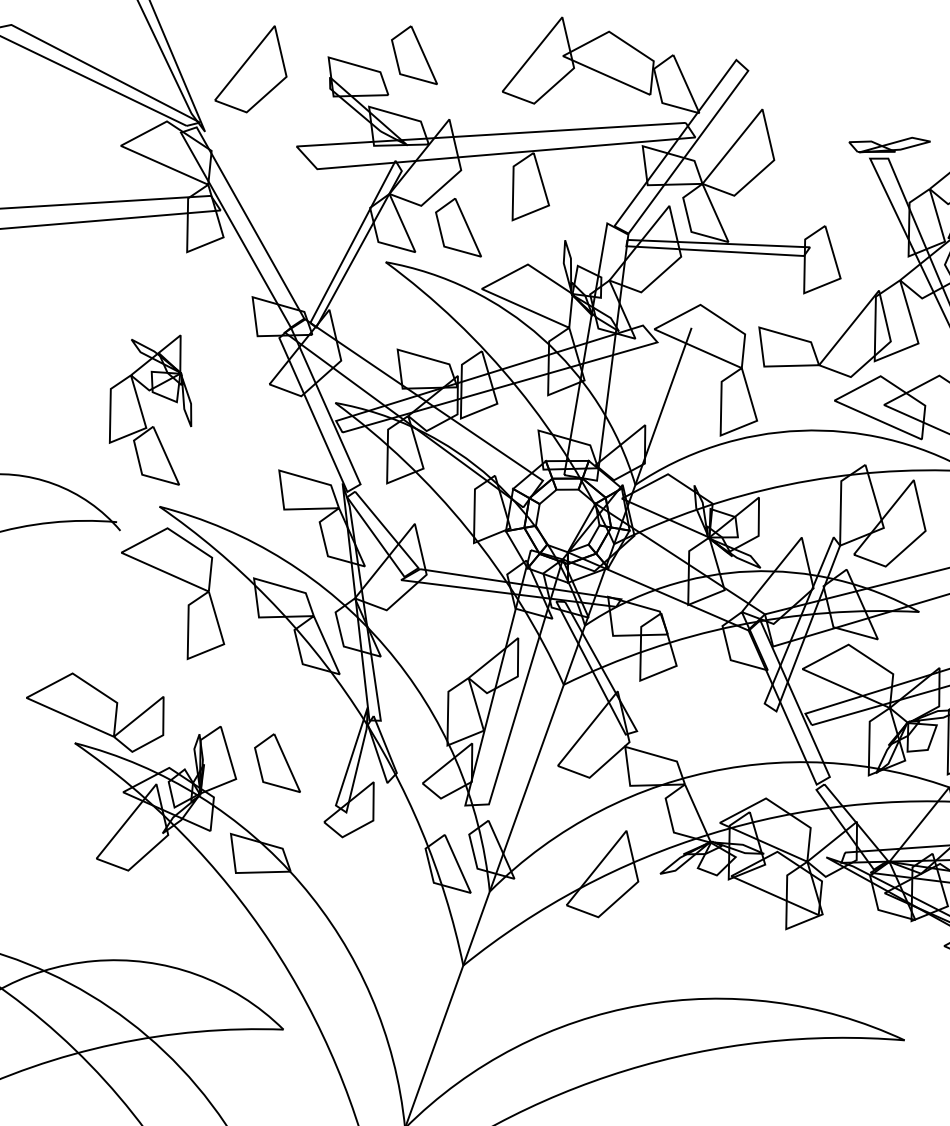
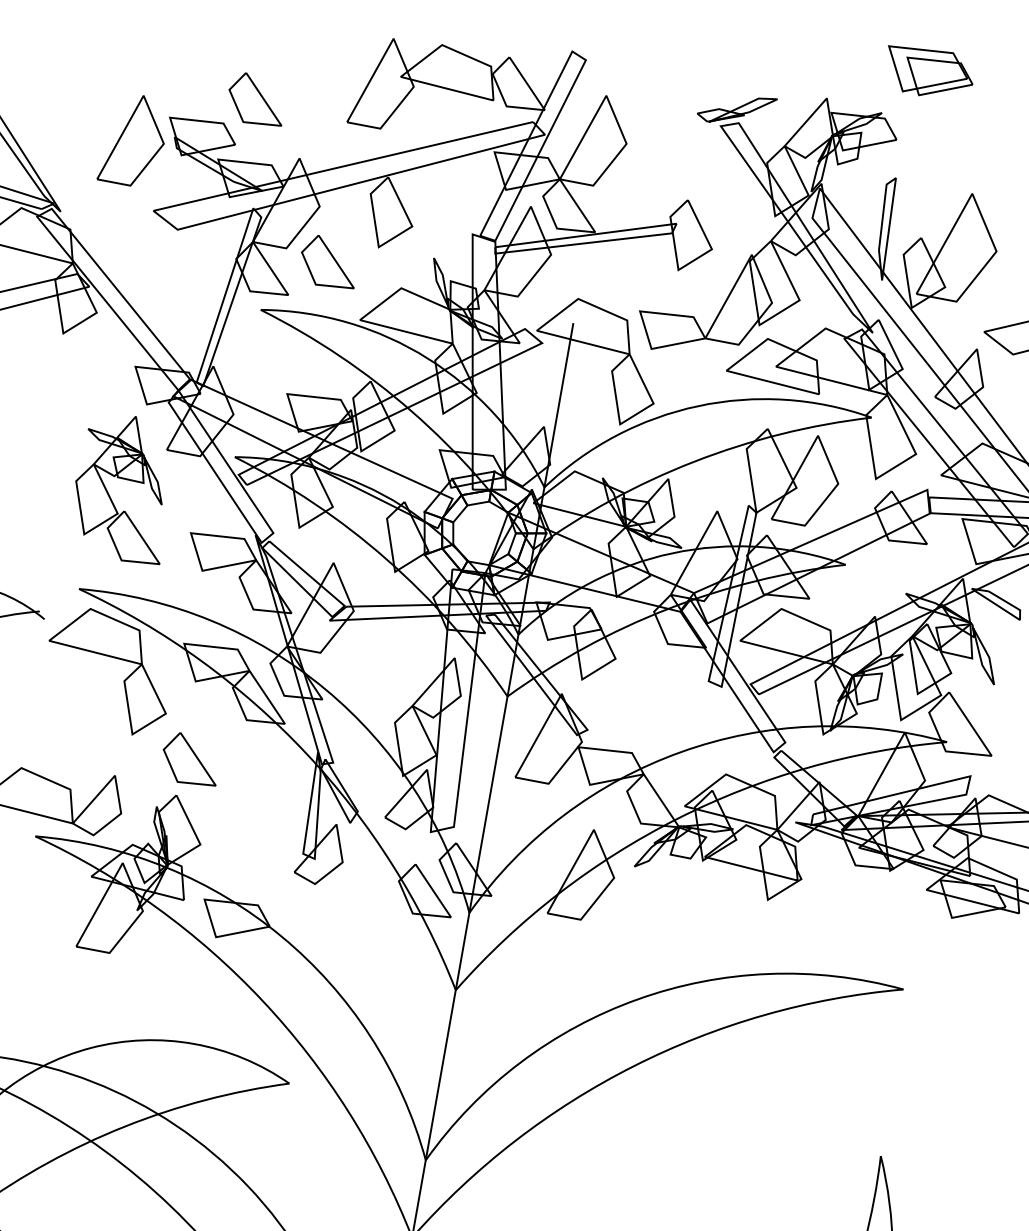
part: (254, 67) -> (130, 140), moved
part: (141, 407) -> (109, 494), moved
part: (278, 761) -> (189, 759), moved

